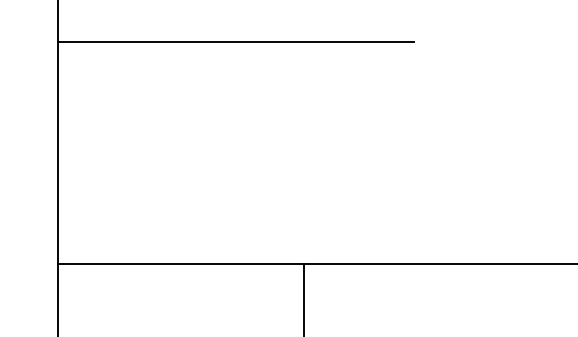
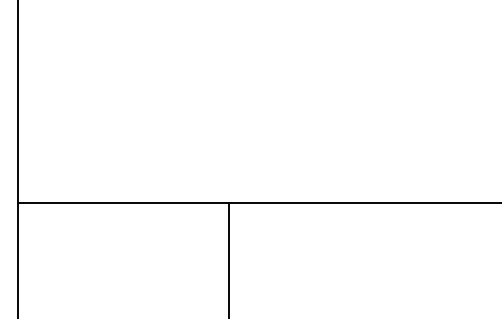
line: (235, 42) -> (169, 12), removed

